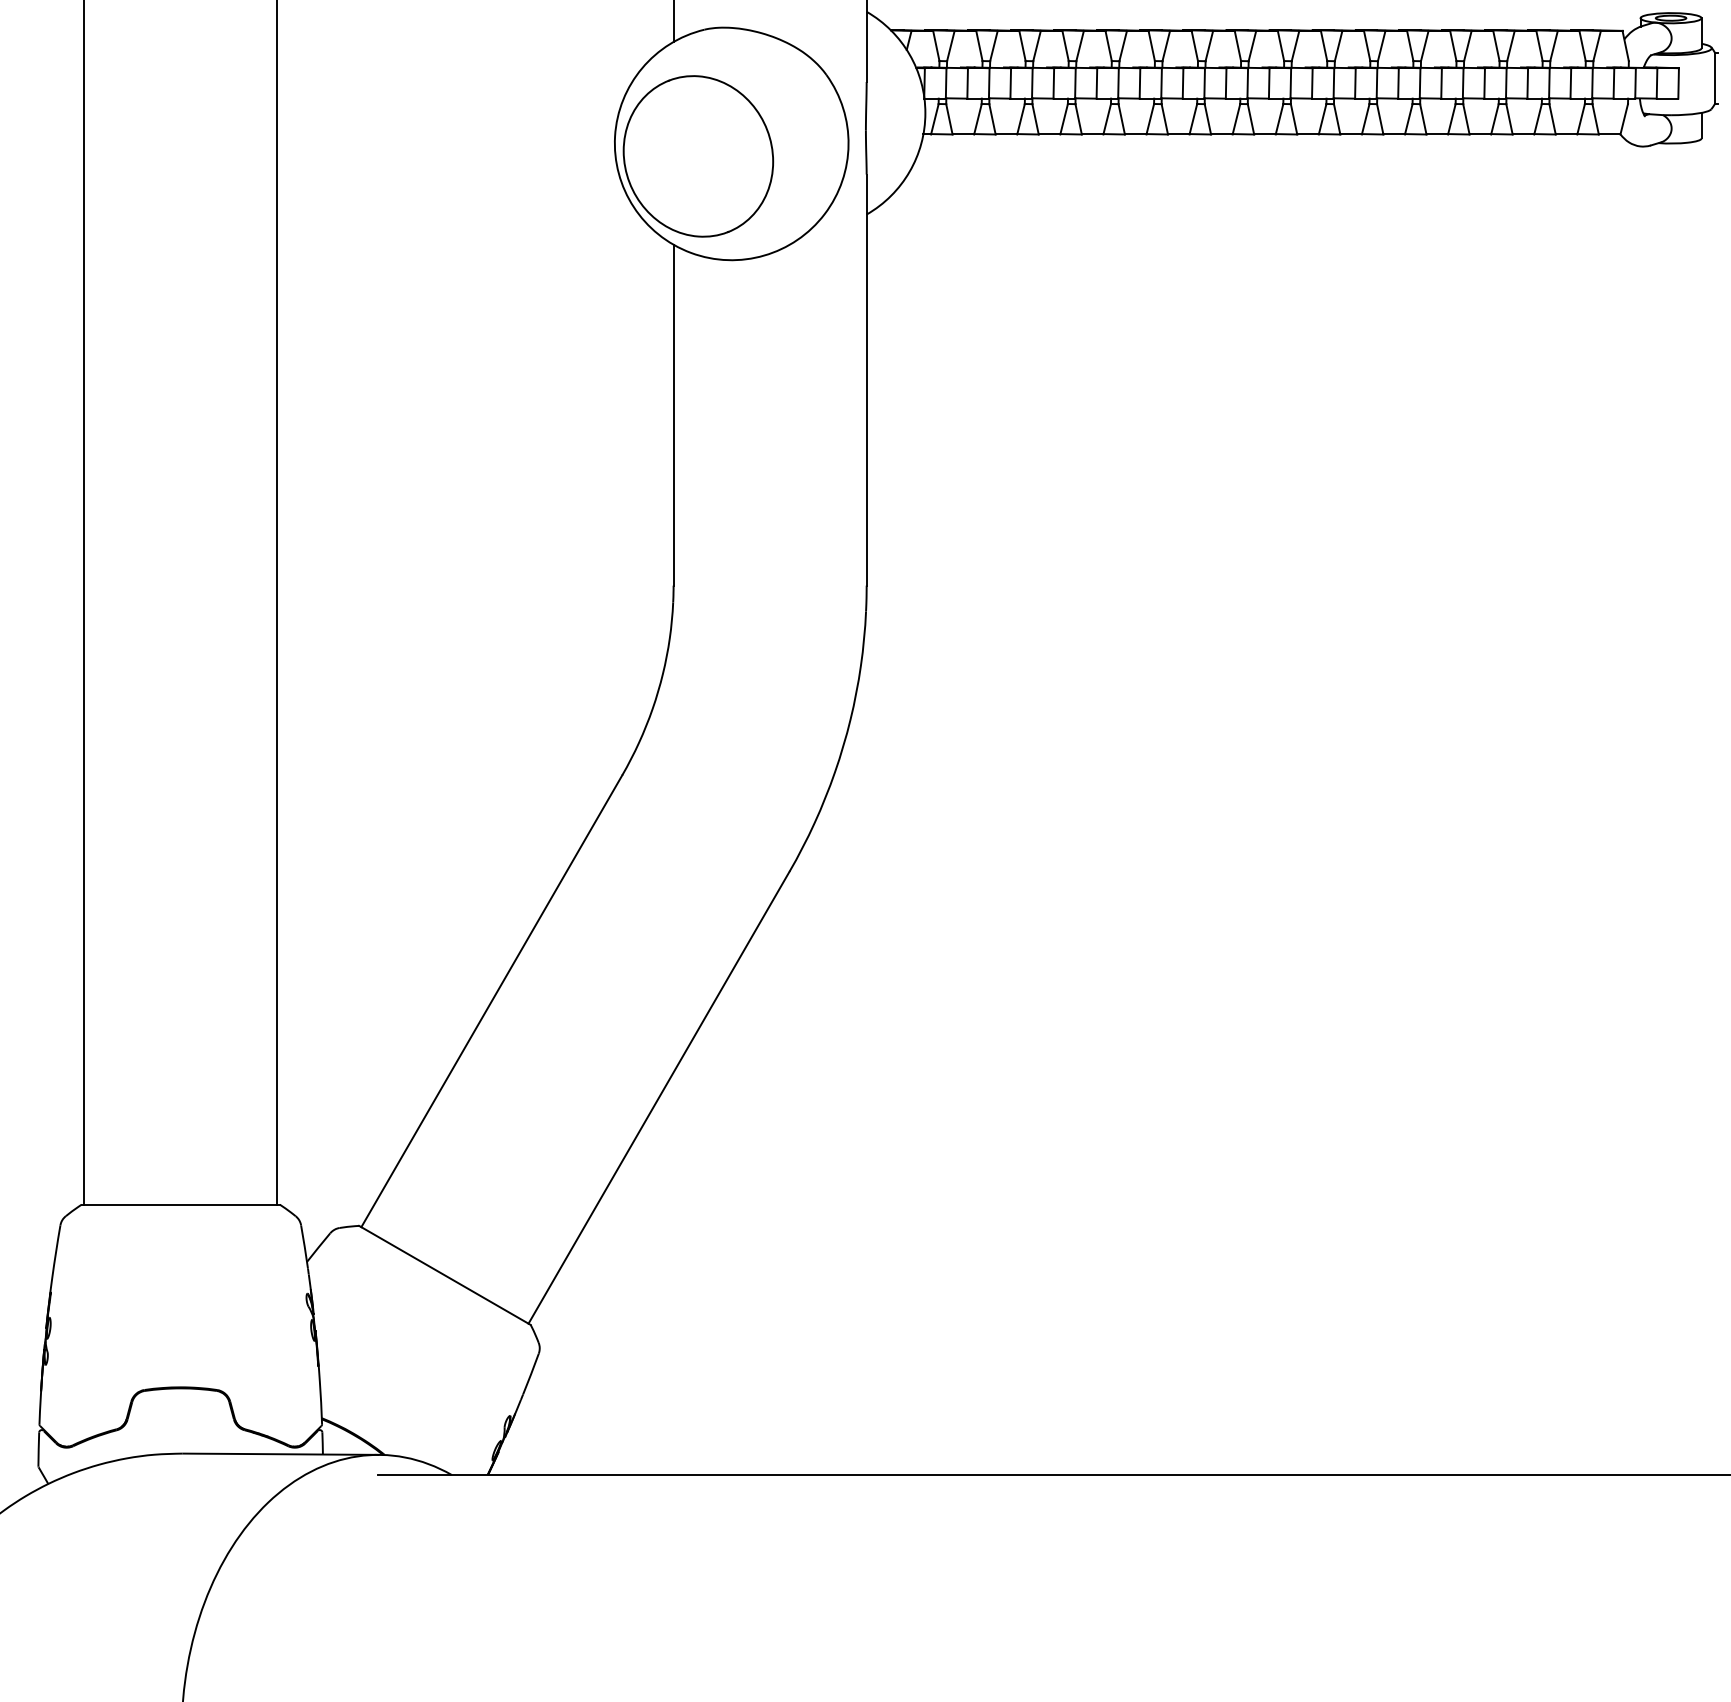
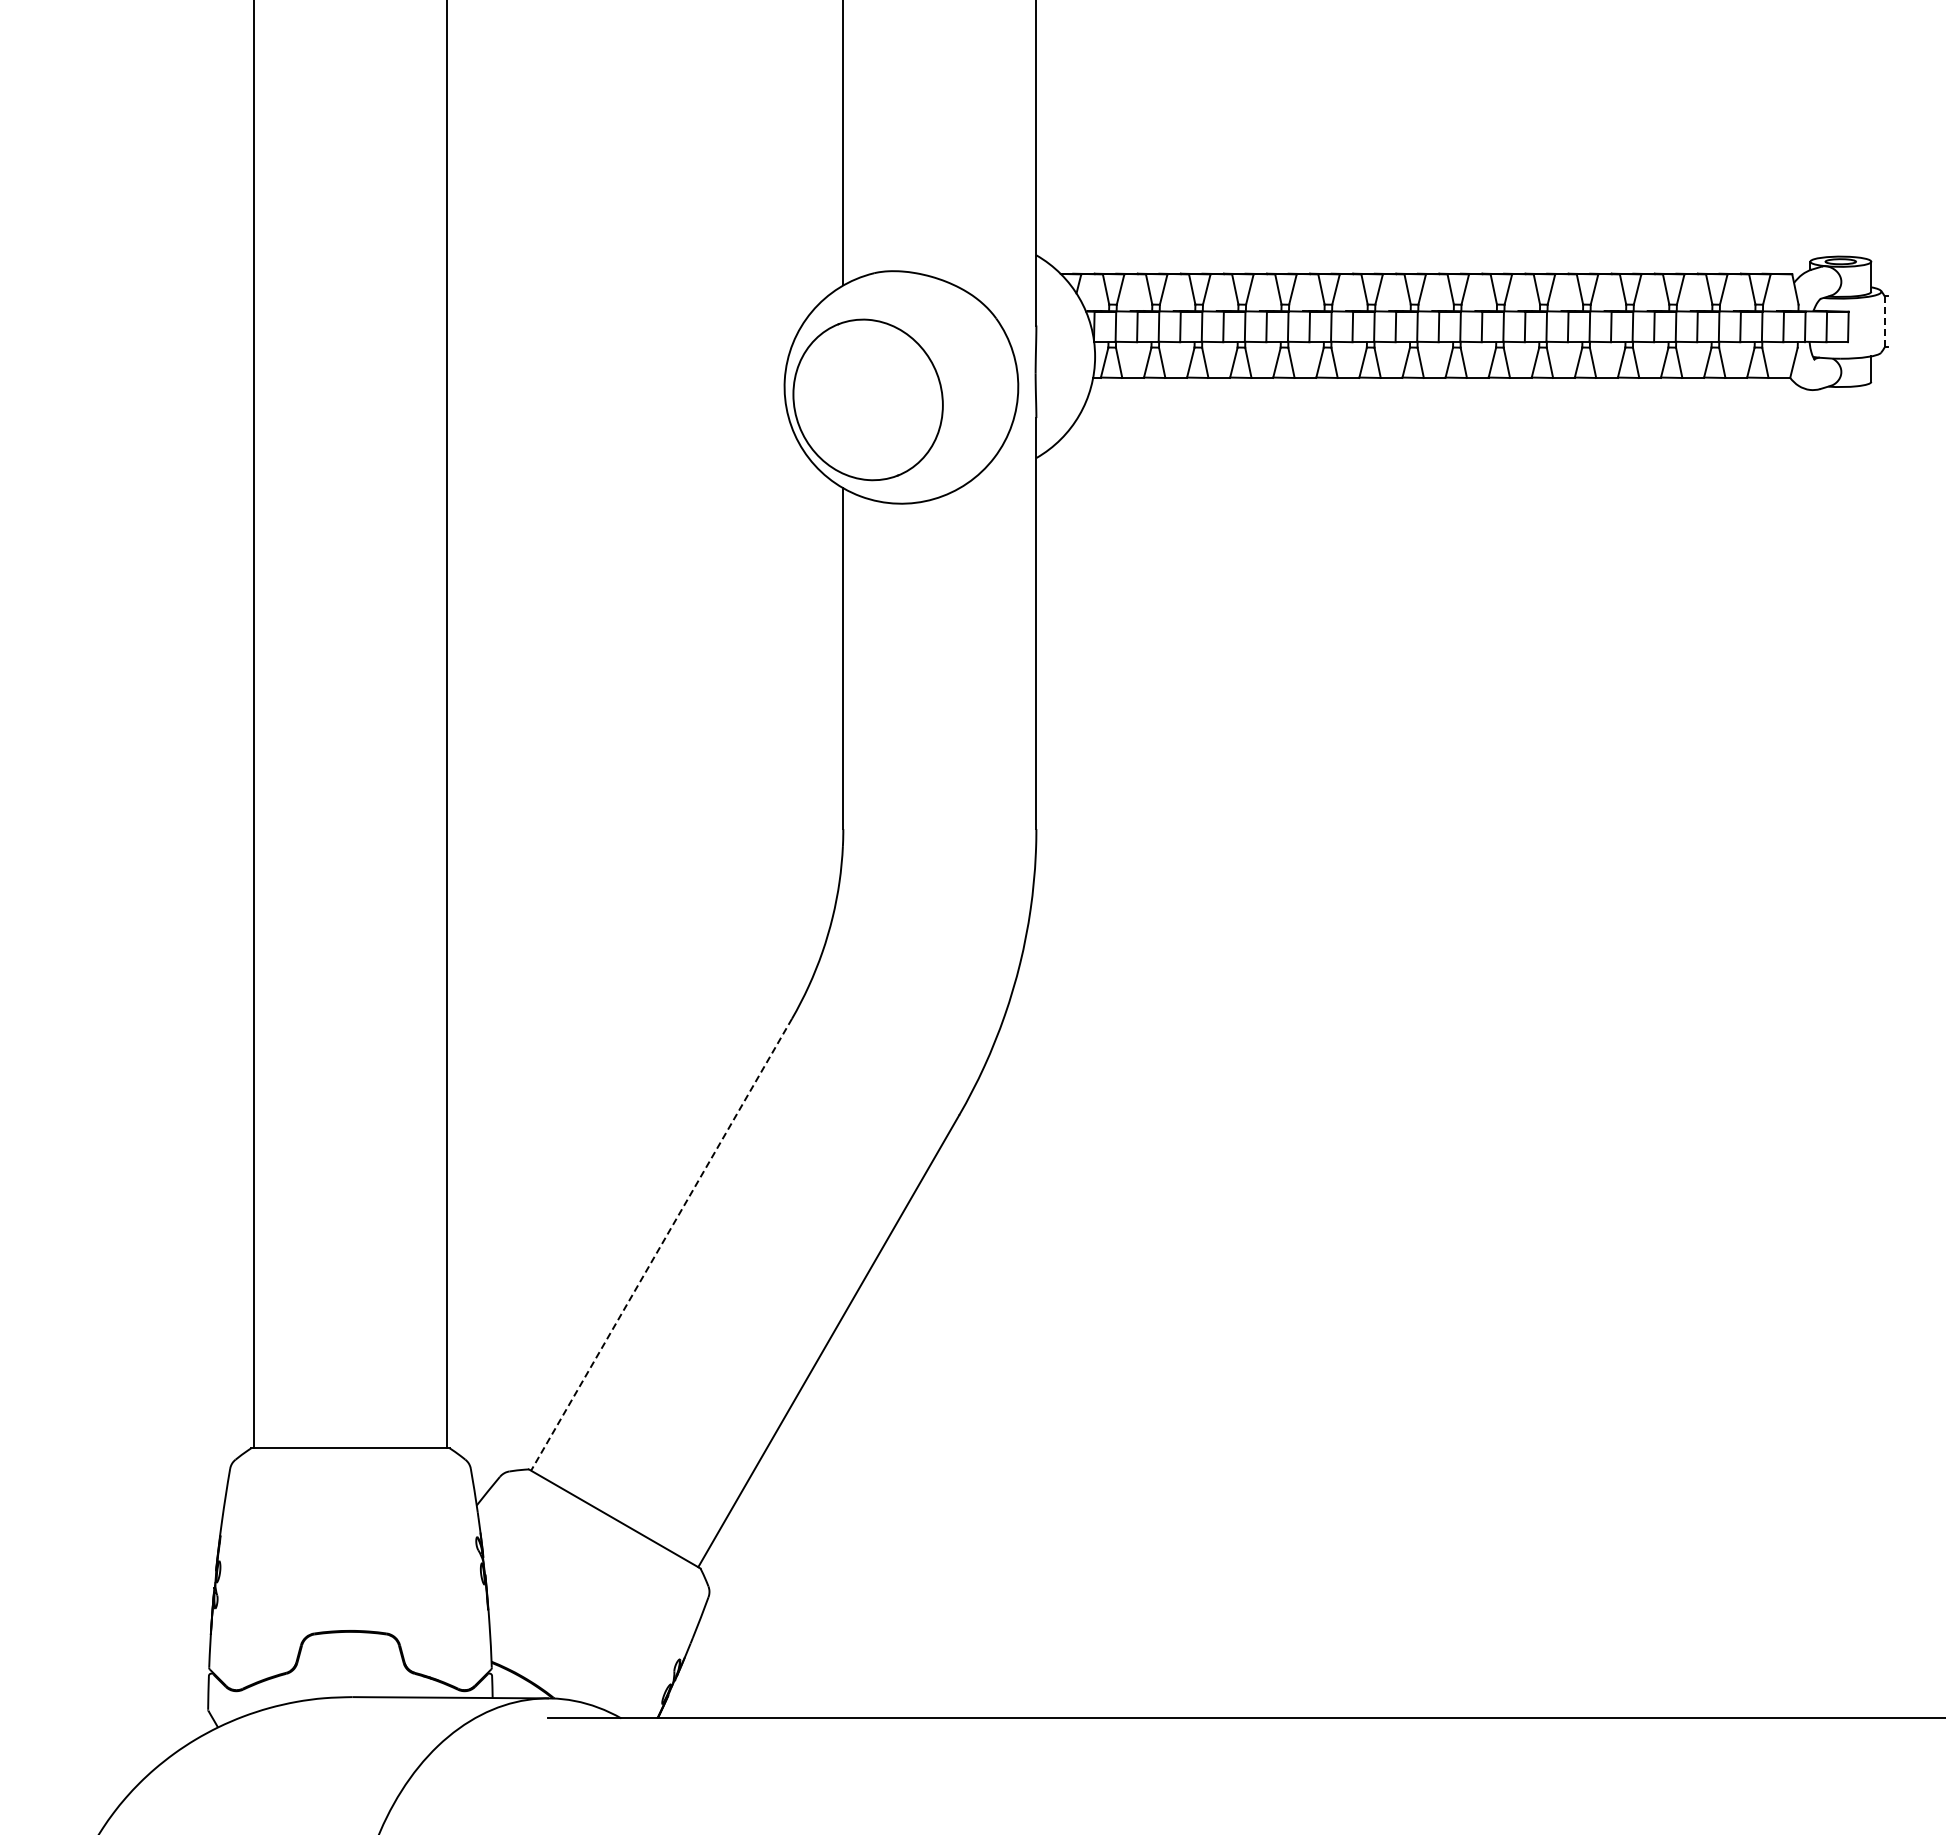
line: (1714, 78) -> (1884, 322), solid -> dashed
line: (491, 1000) -> (661, 1244), solid -> dashed

